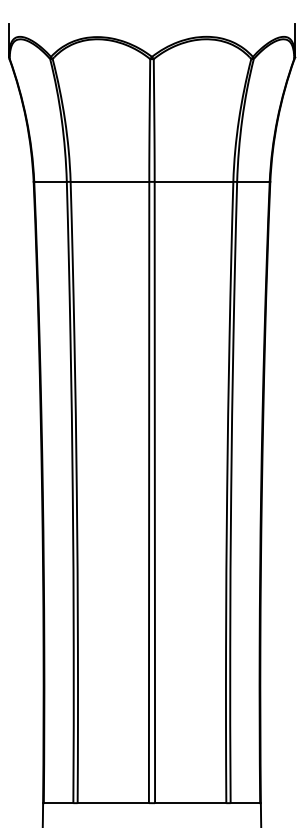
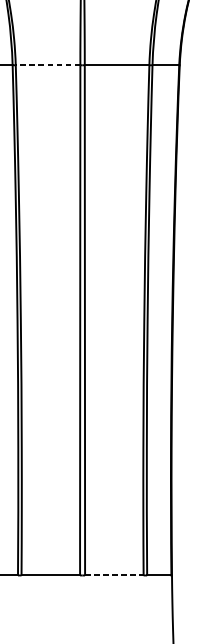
line: (109, 181) -> (47, 64), solid -> dashed
line: (190, 803) -> (114, 575), solid -> dashed

